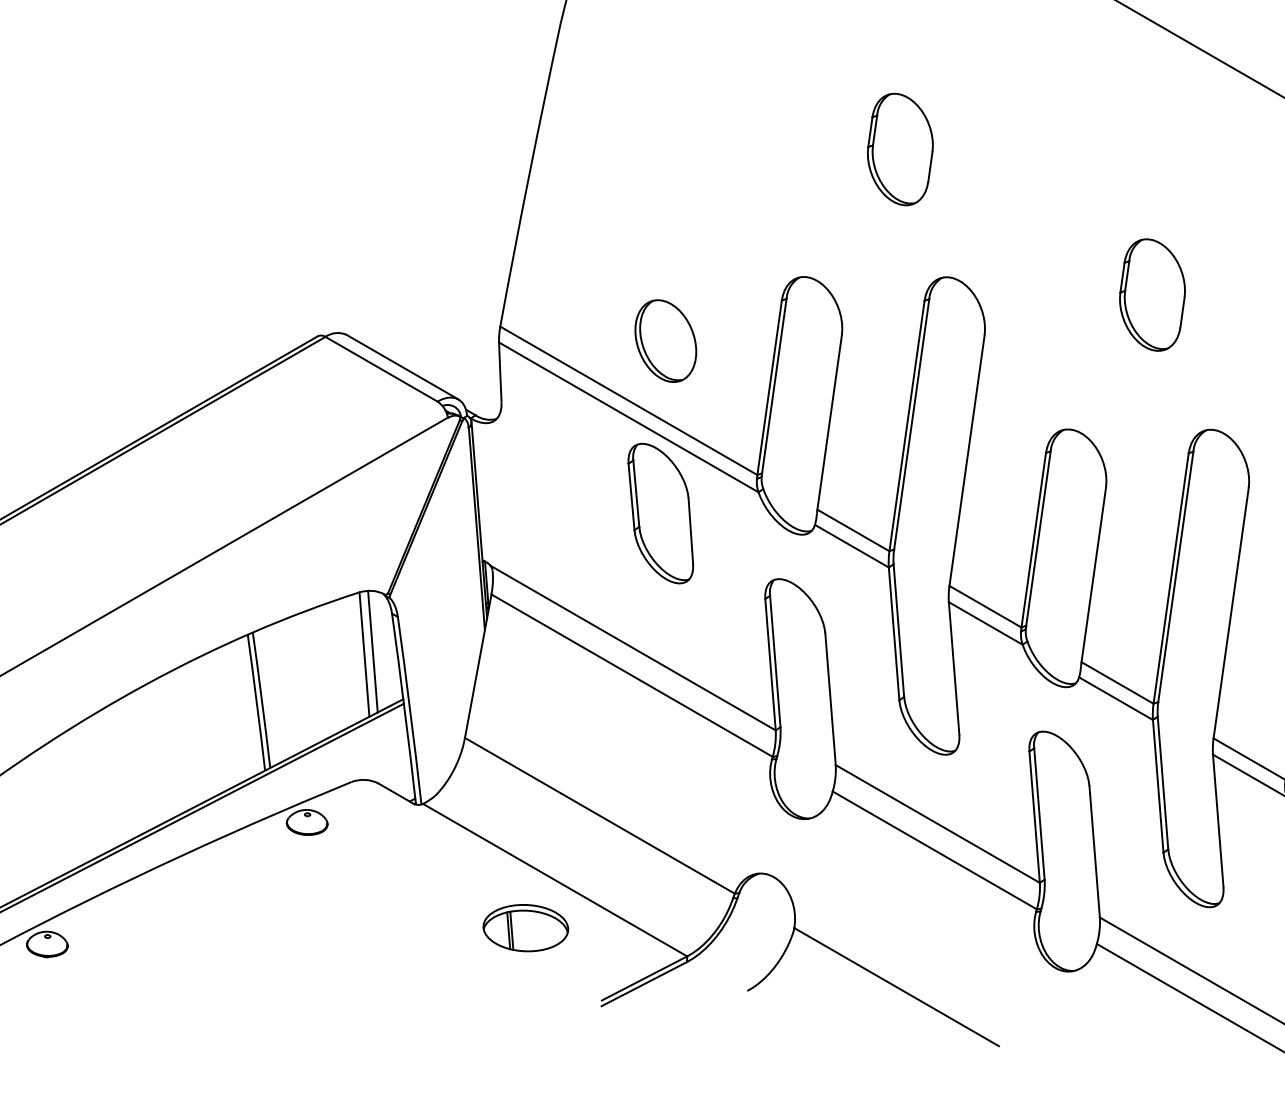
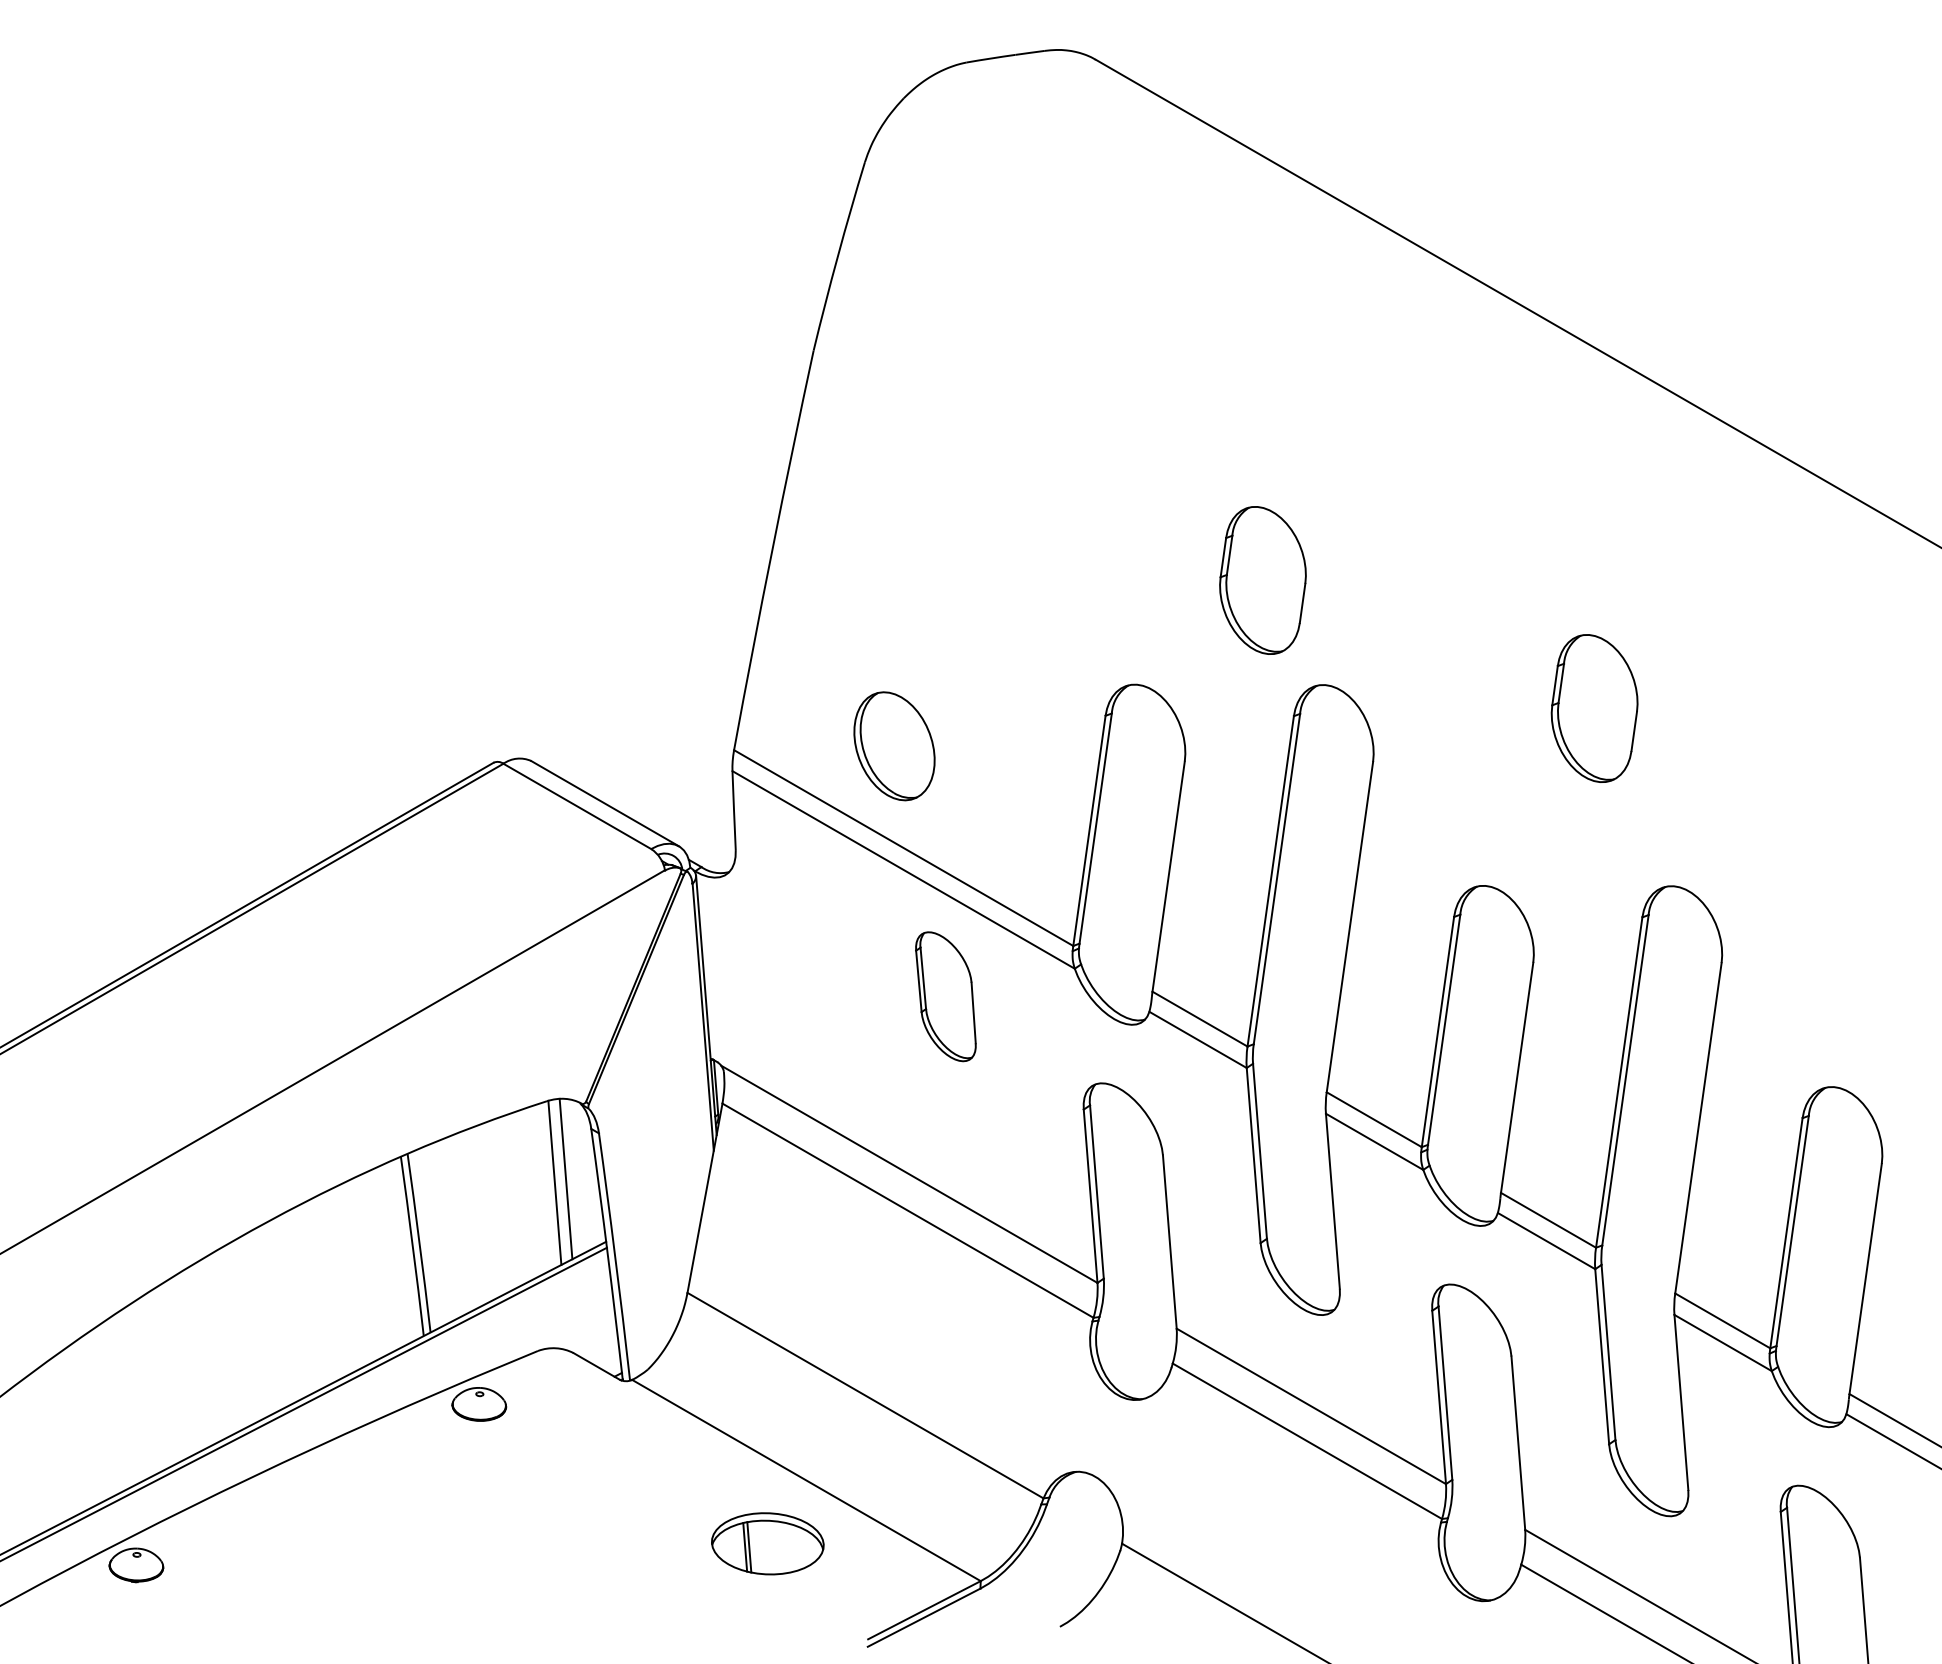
part: (900, 149) -> (1262, 580), moved
part: (665, 341) -> (894, 746), moved
part: (660, 513) -> (945, 996), size x0.7

